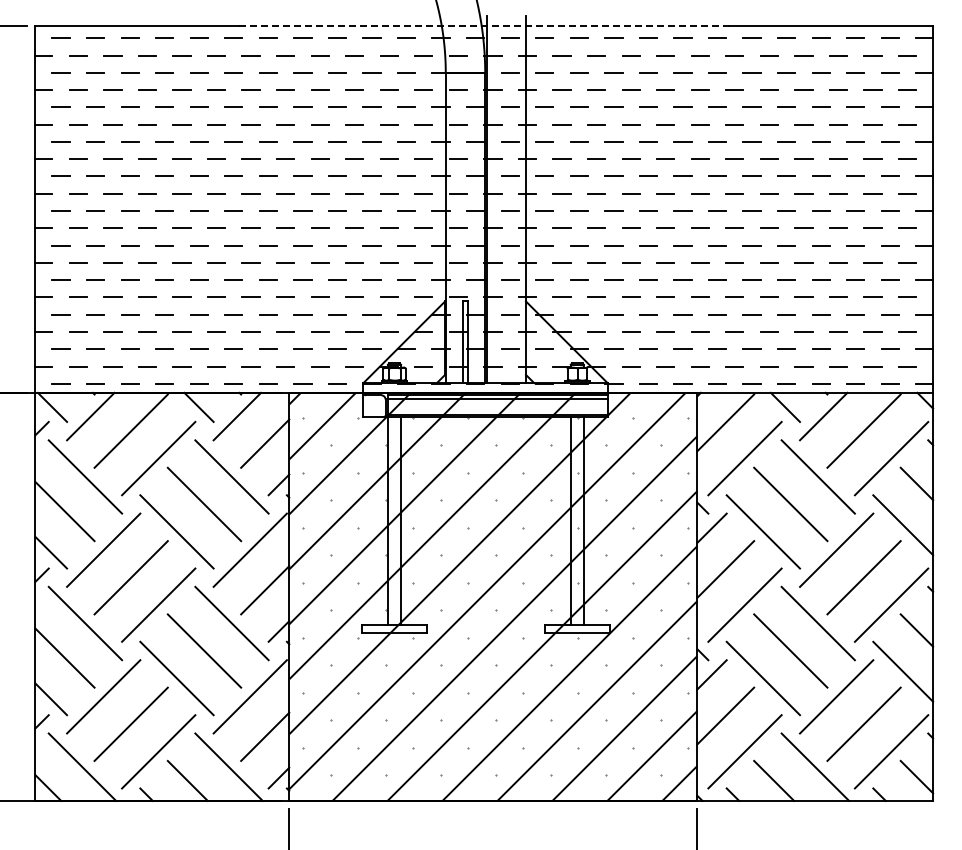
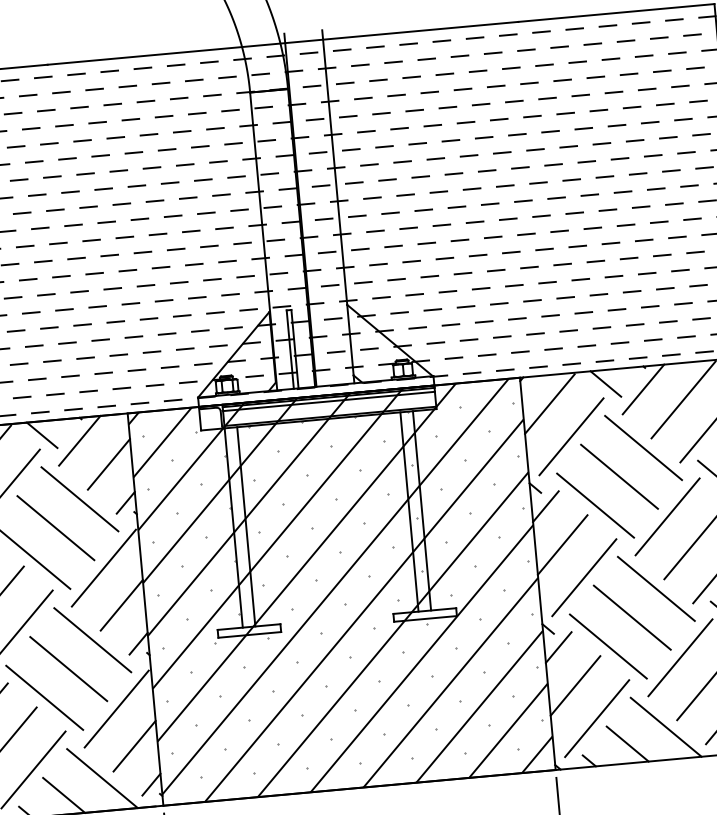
line: (484, 25) -> (283, 43), dashed -> solid

